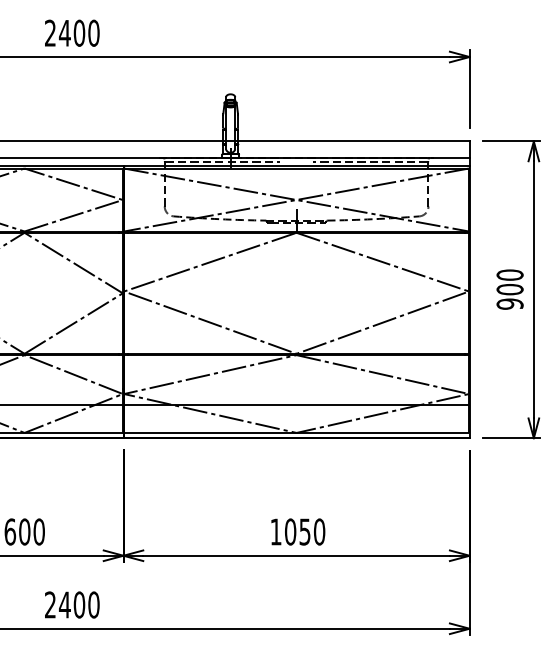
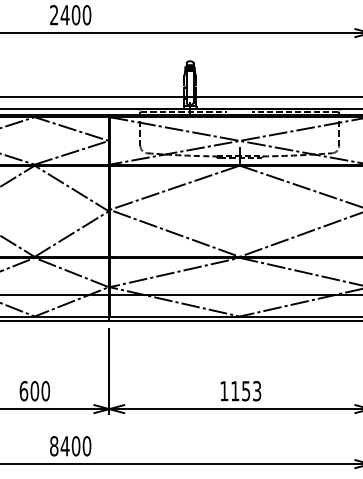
text: (305, 531) -> (246, 390), 1050 -> 1153
text: (50, 604) -> (54, 445), 2400 -> 8400

